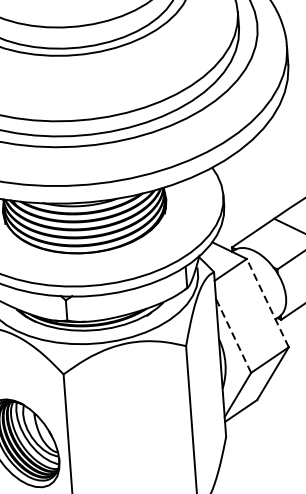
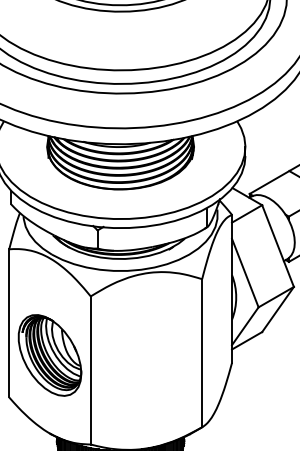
line: (268, 303) -> (278, 246), dashed -> solid
line: (233, 336) -> (245, 273), dashed -> solid

